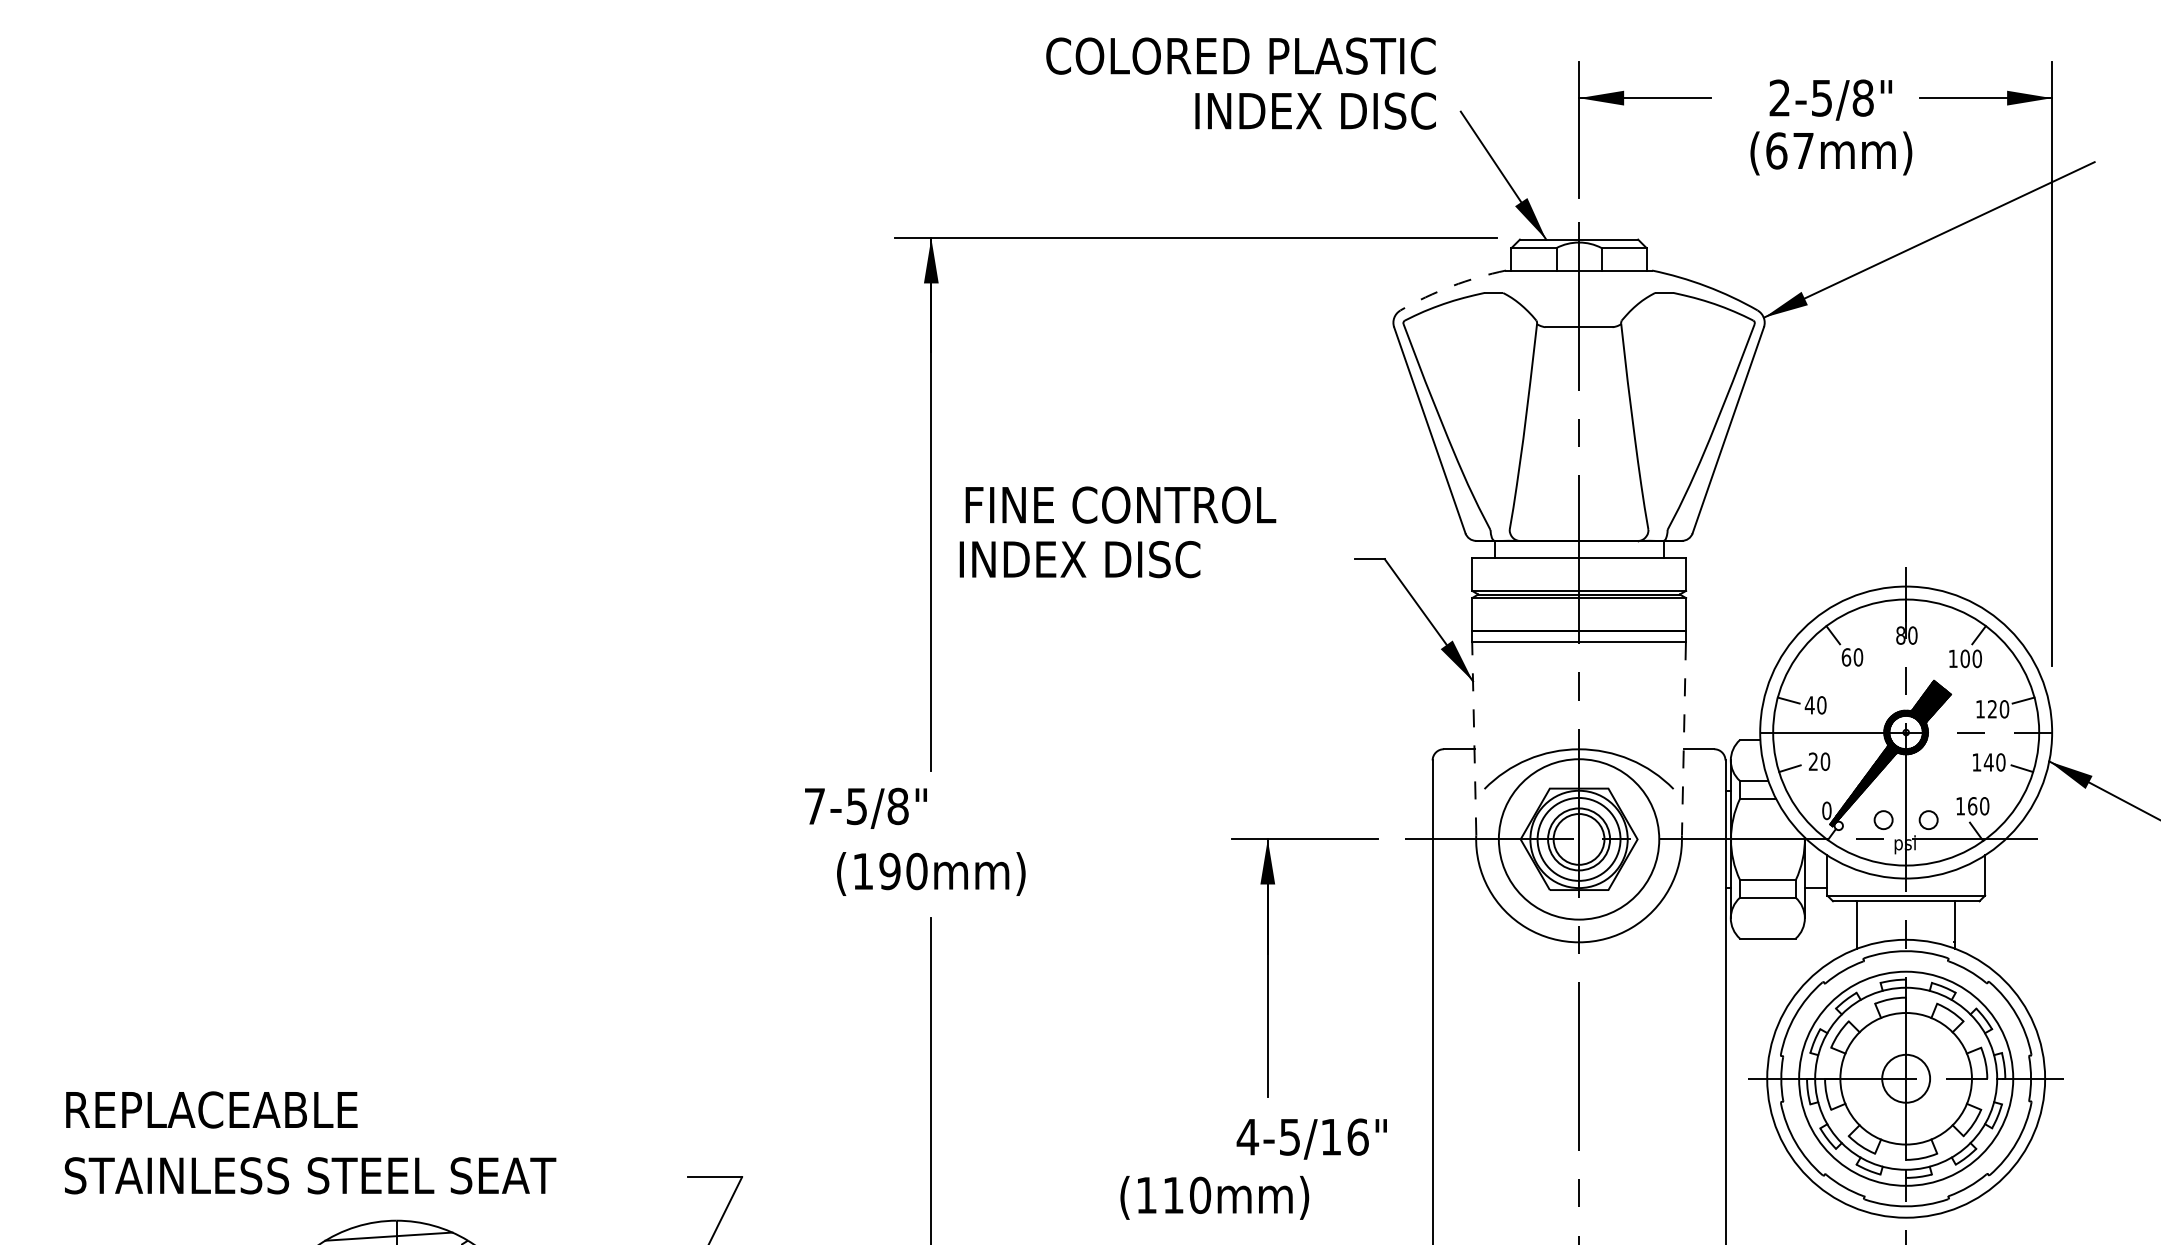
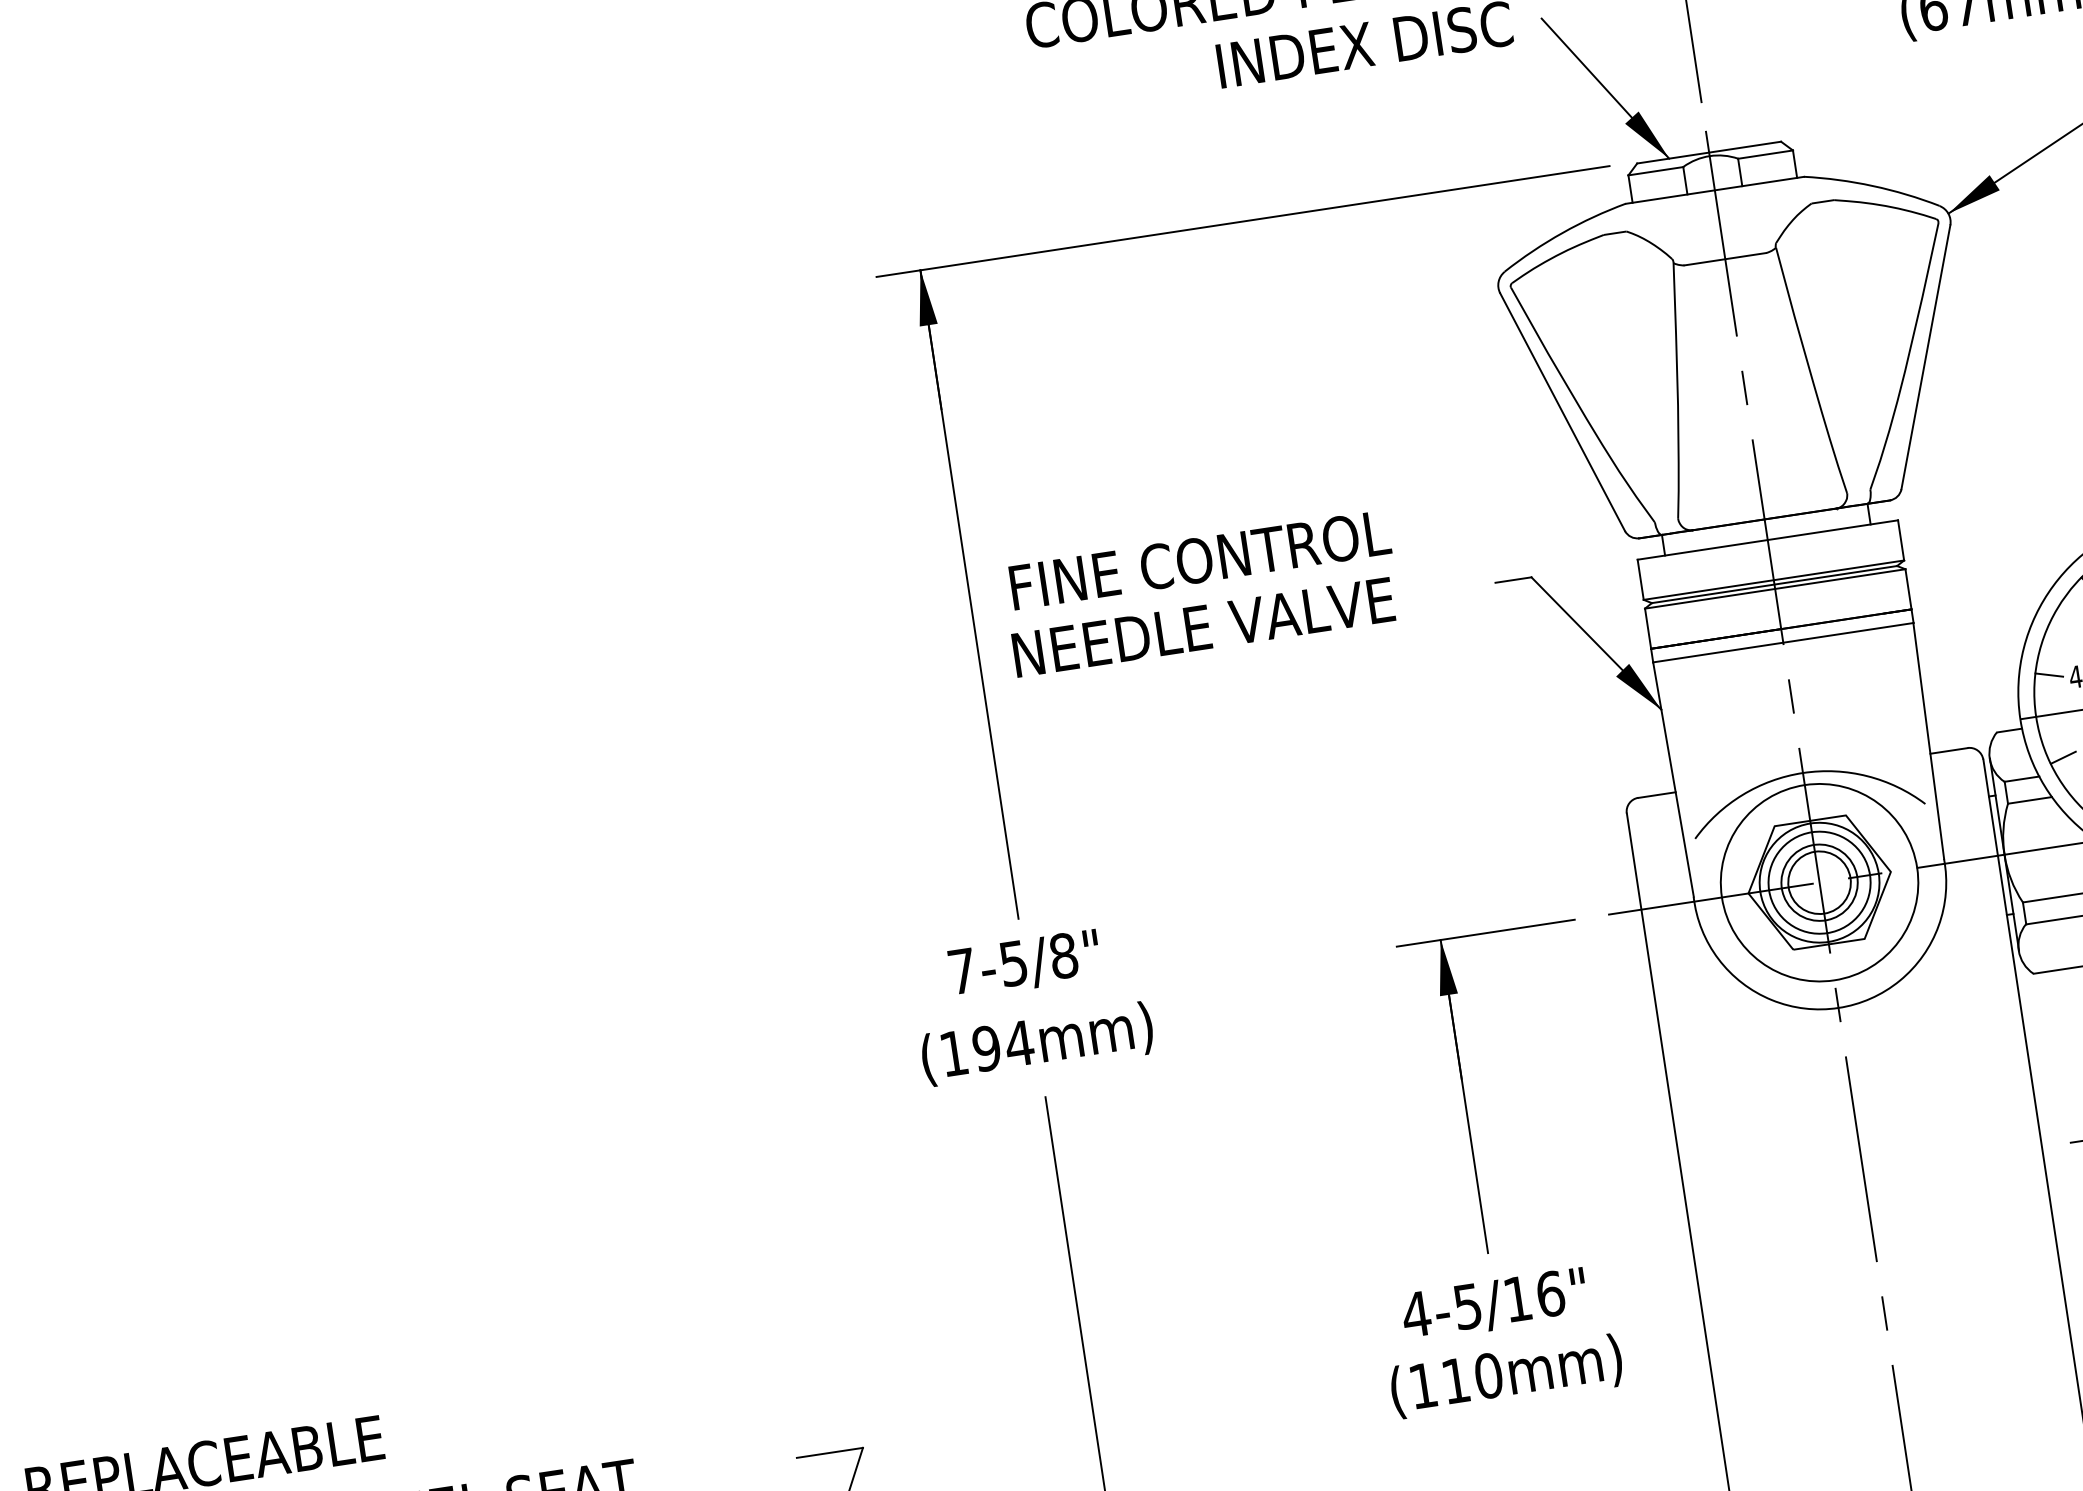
arc: (1451, 286) -> (1562, 233), dashed -> solid
text: (1117, 559) -> (1206, 626), INDEX DISC -> NEEDLE VALVE
line: (1474, 738) -> (1673, 779), dashed -> solid
line: (1683, 738) -> (1928, 740), dashed -> solid
text: (865, 807) -> (1024, 963), moved
text: (916, 871) -> (1018, 1043), (190mm) -> (194mm)
text: (1311, 1138) -> (1494, 1304), moved
text: (1214, 1197) -> (1506, 1375), moved

